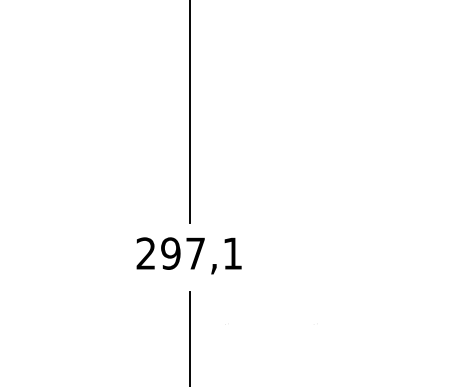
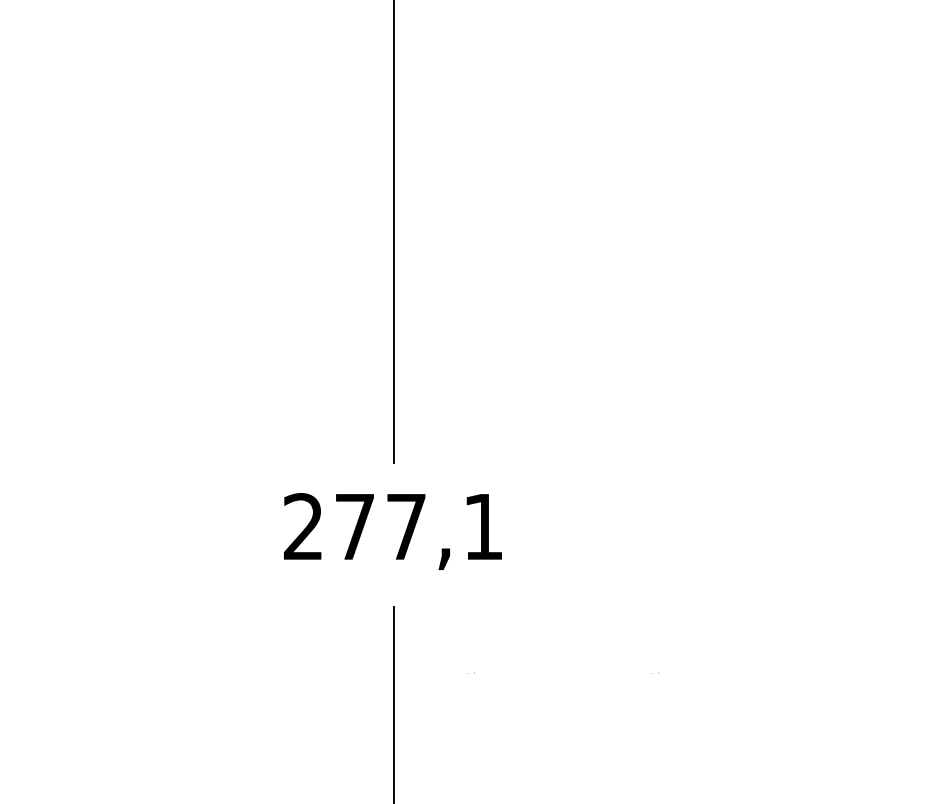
text: (170, 253) -> (354, 526), 297,1 -> 277,1

